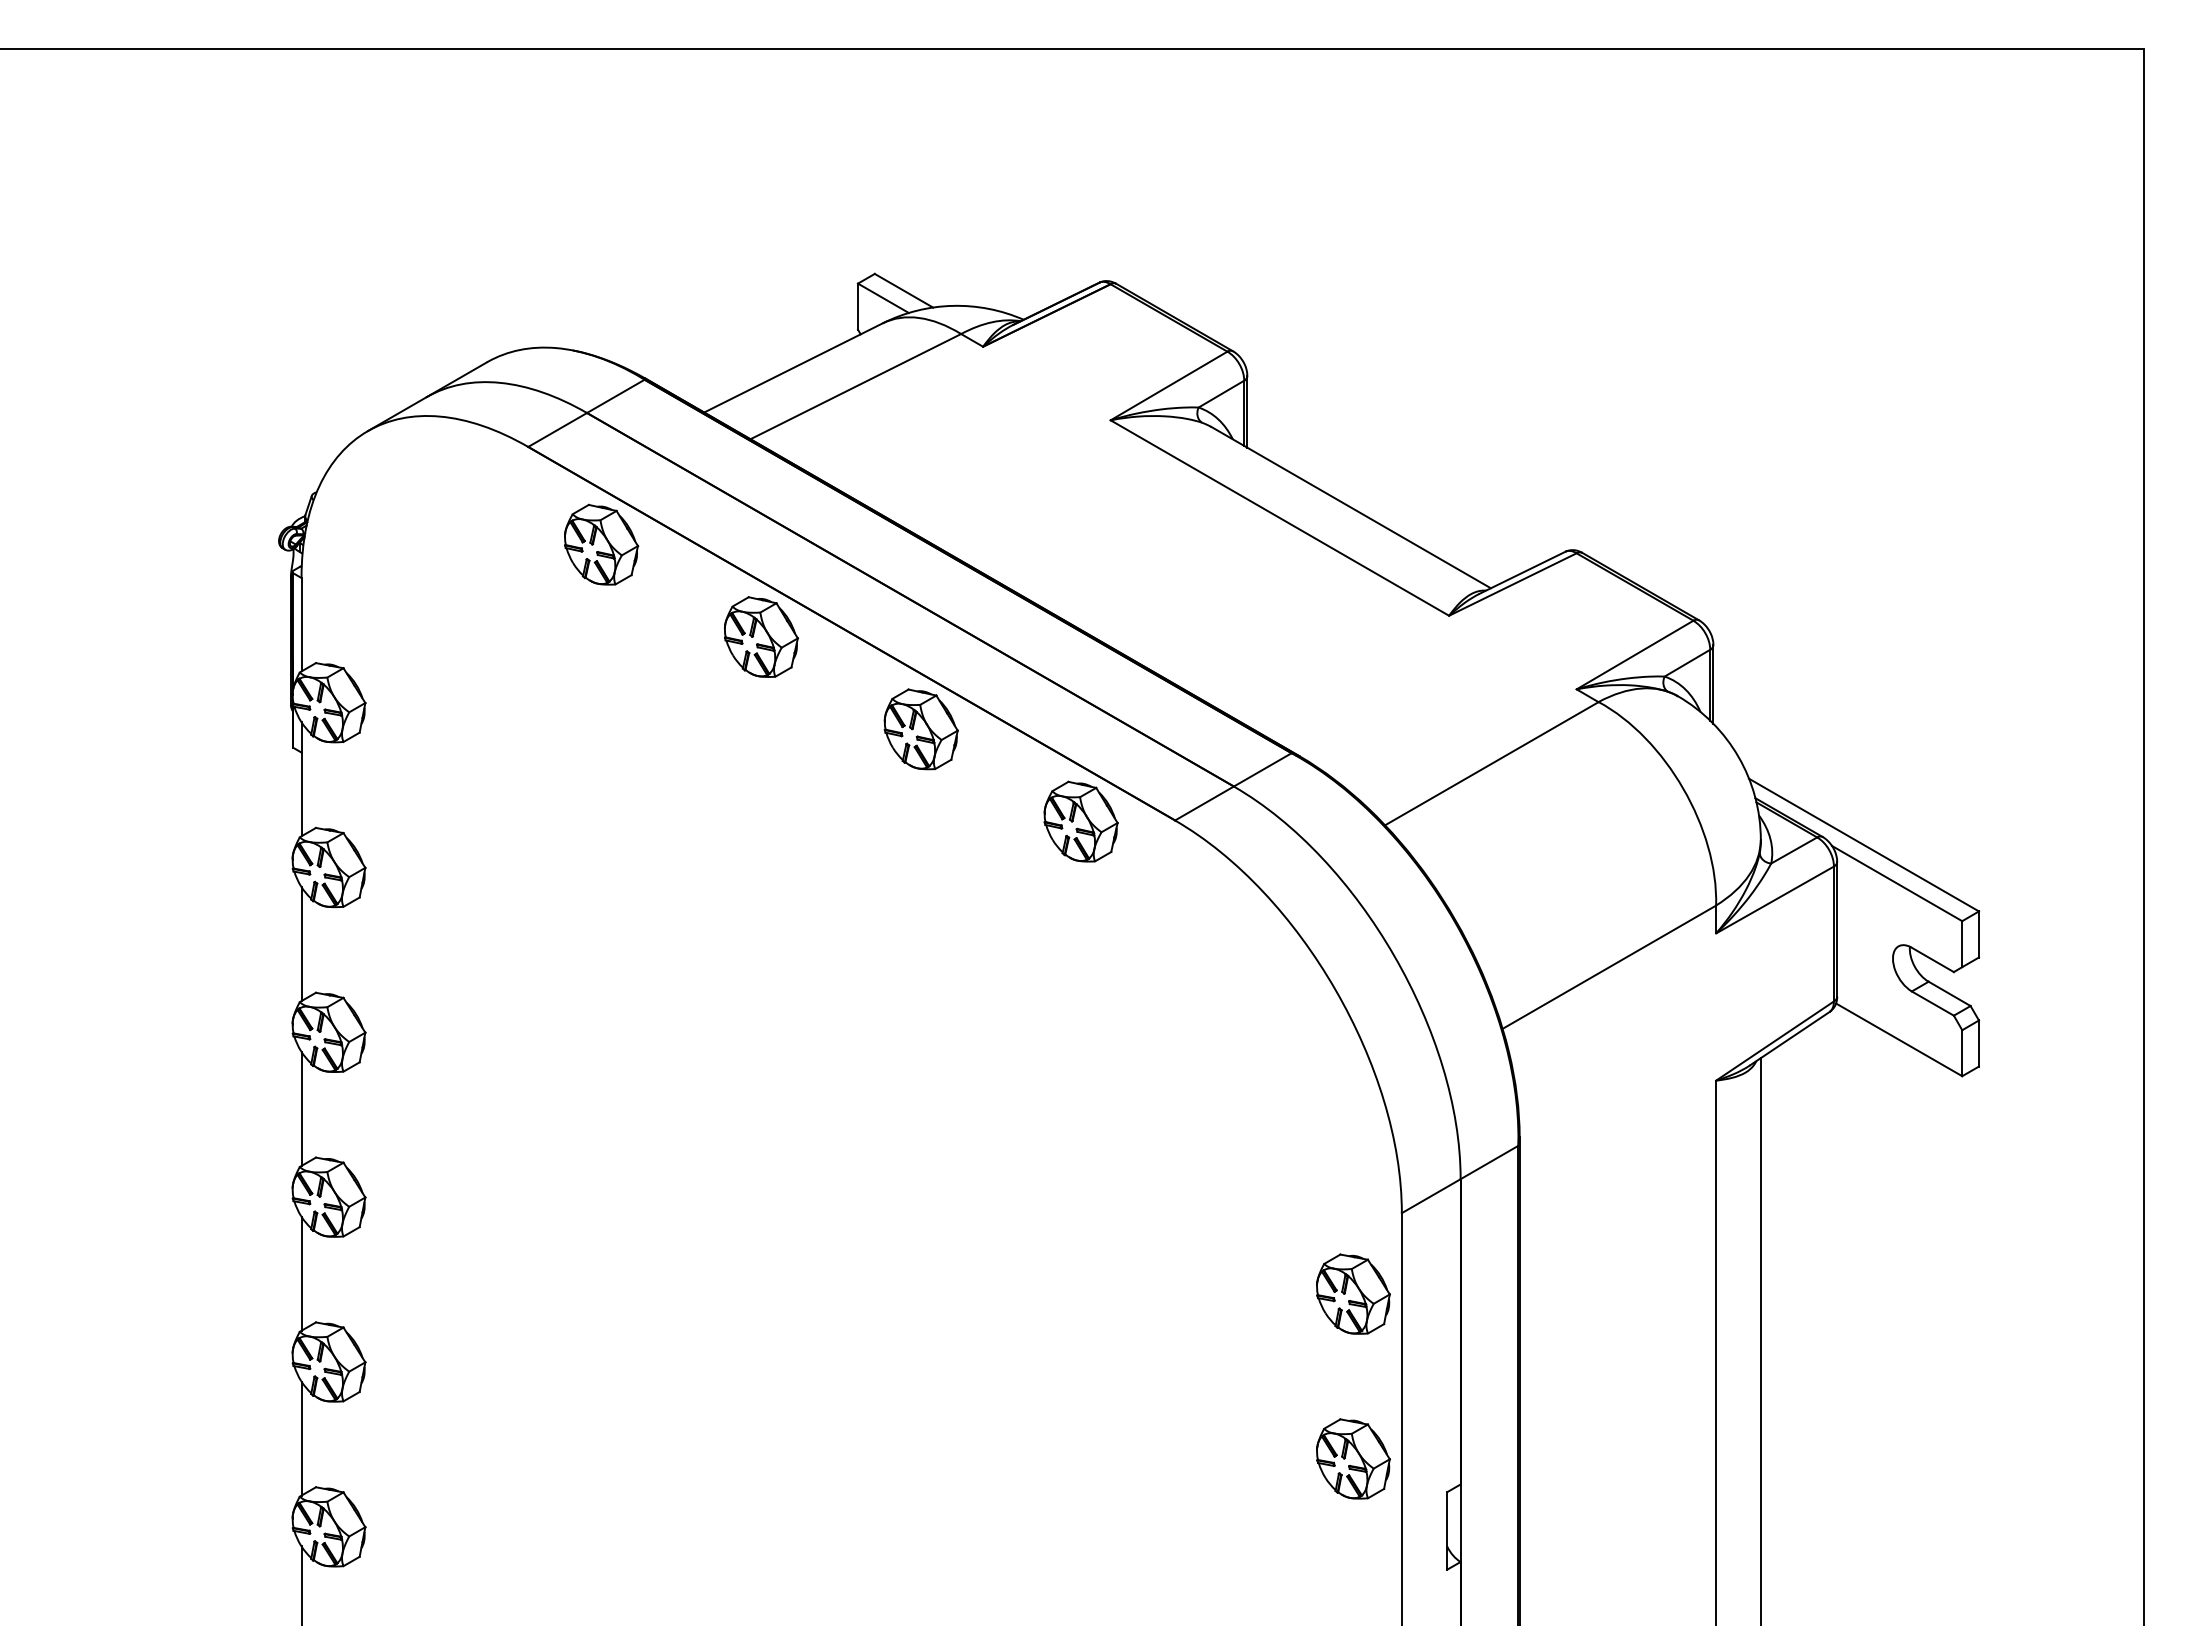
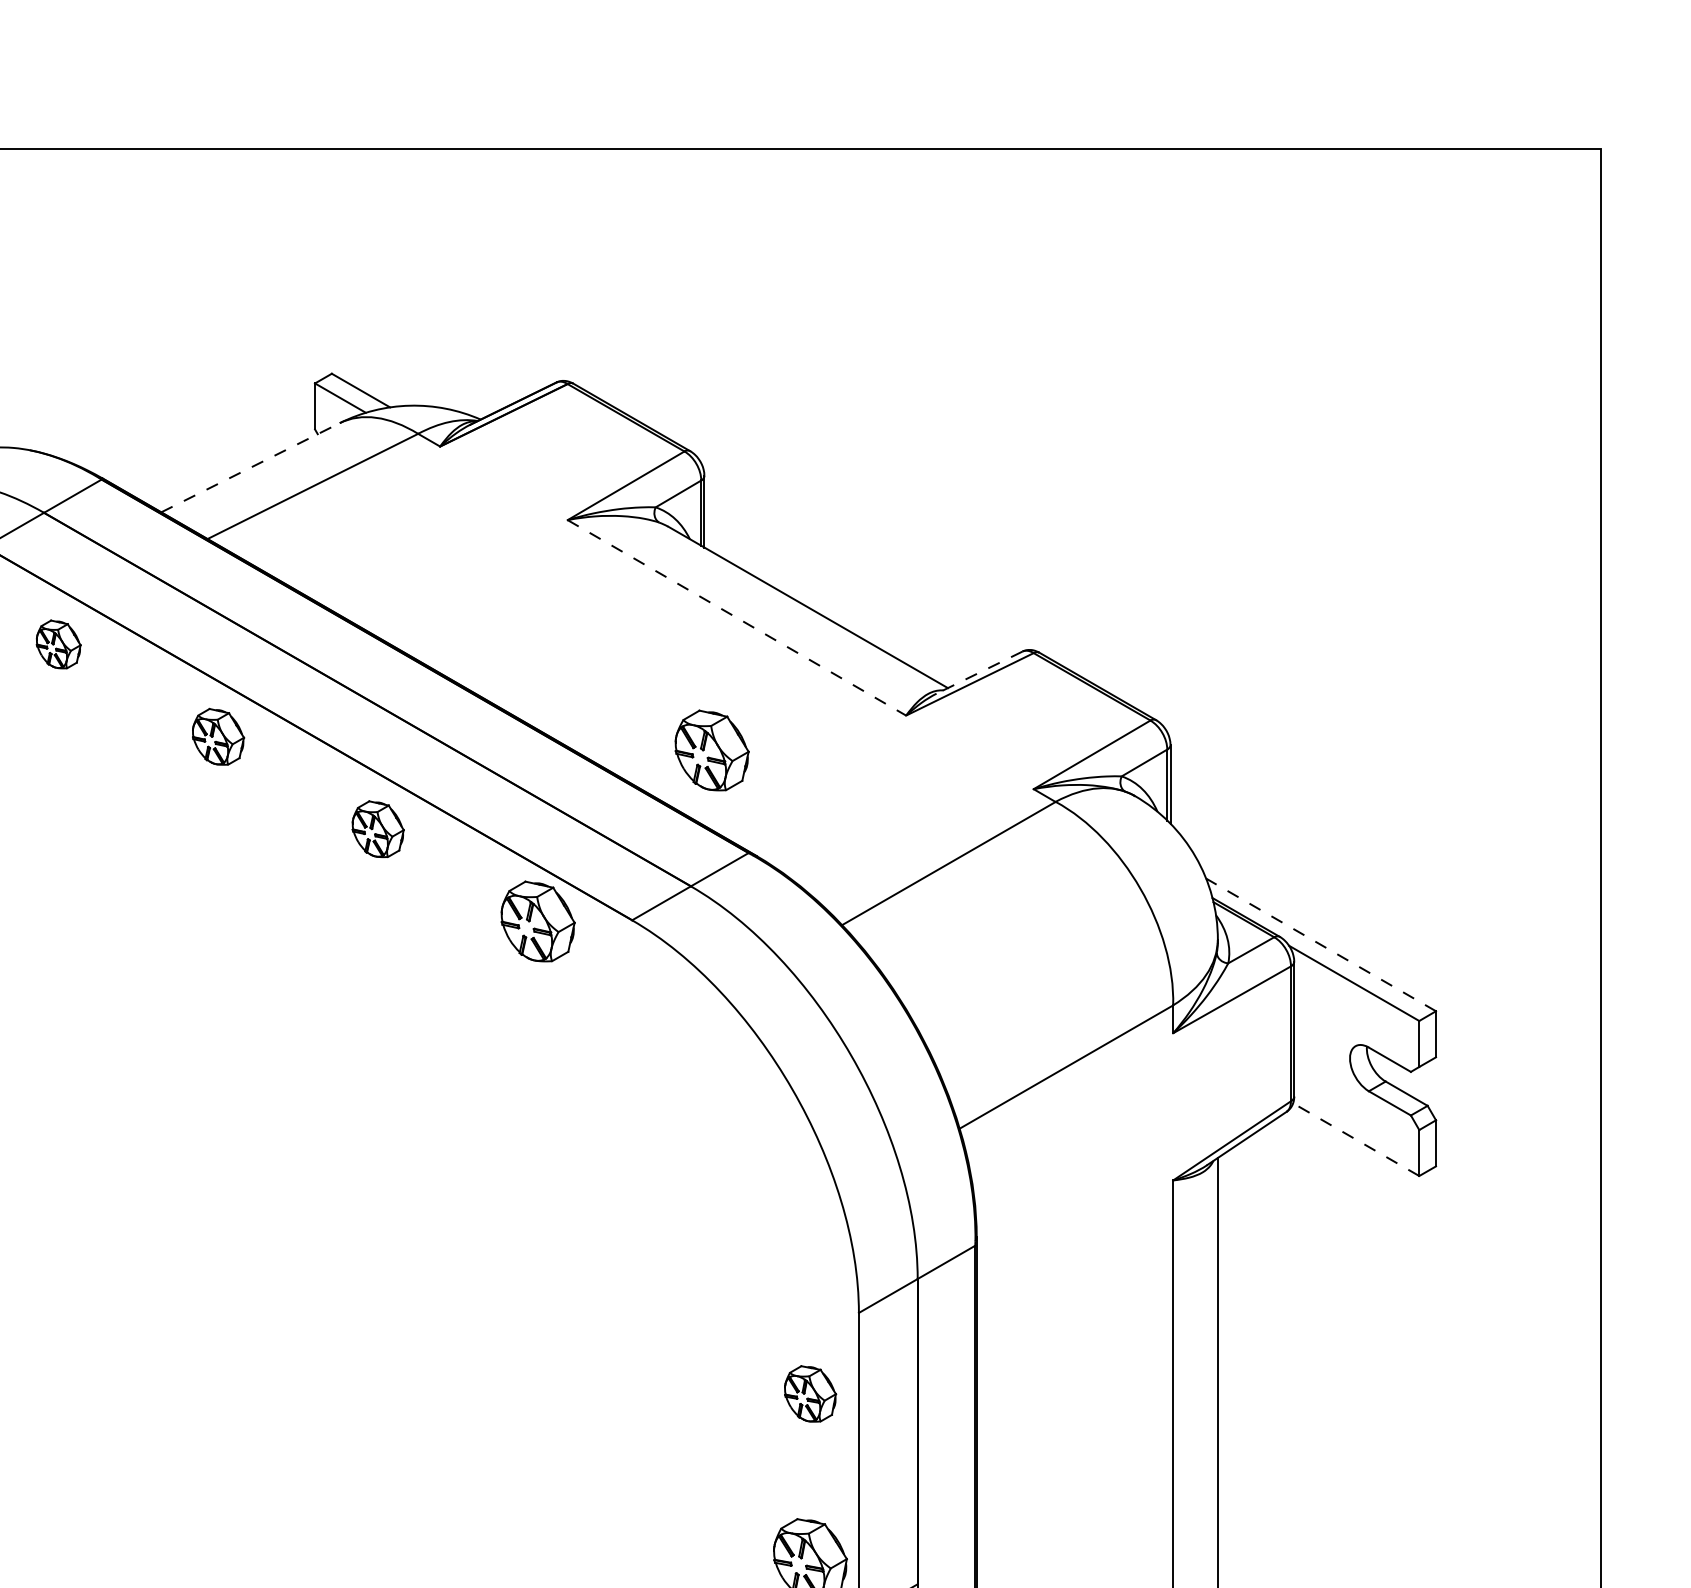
line: (793, 367) -> (250, 467), solid -> dashed
line: (1280, 518) -> (737, 618), solid -> dashed
part: (601, 544) -> (58, 644), size x0.6
line: (1522, 572) -> (979, 672), solid -> dashed
part: (761, 636) -> (218, 736), size x0.7
part: (1254, 650) -> (711, 750), added
part: (920, 729) -> (377, 829), size x0.7
line: (1863, 845) -> (1320, 945), solid -> dashed
line: (1899, 1039) -> (1356, 1139), solid -> dashed
part: (1353, 1293) -> (810, 1393), size x0.7

